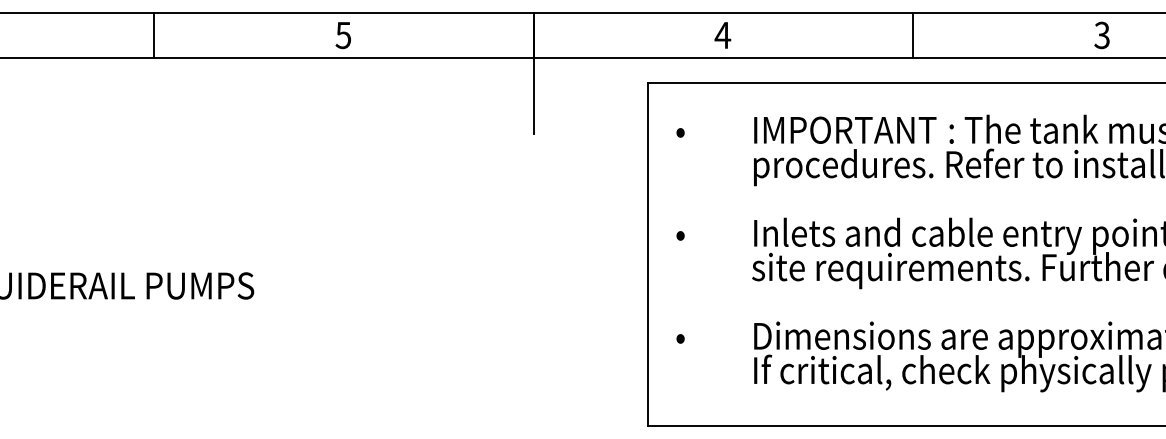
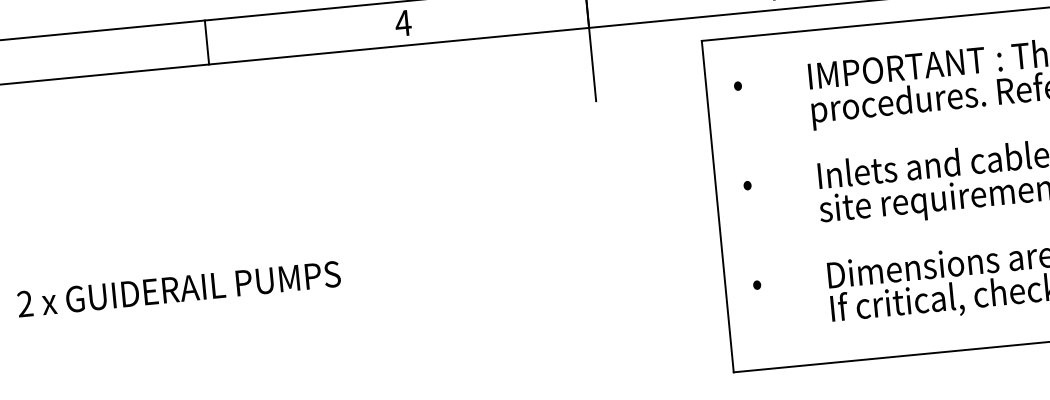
line: (154, 35) -> (207, 42), moved
text: (343, 35) -> (403, 23), 5 -> 4

